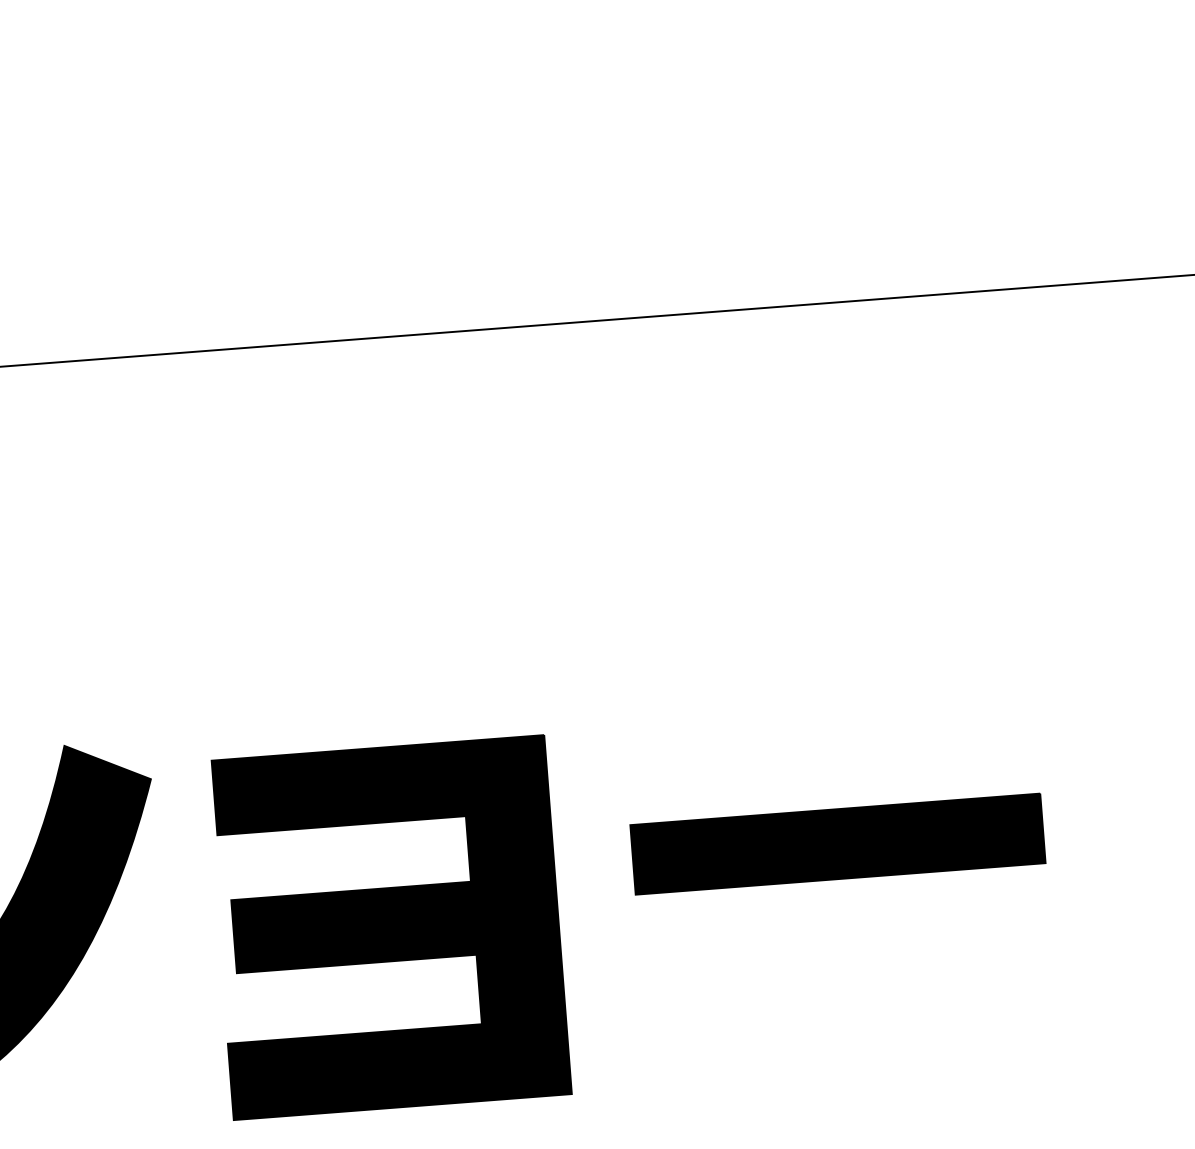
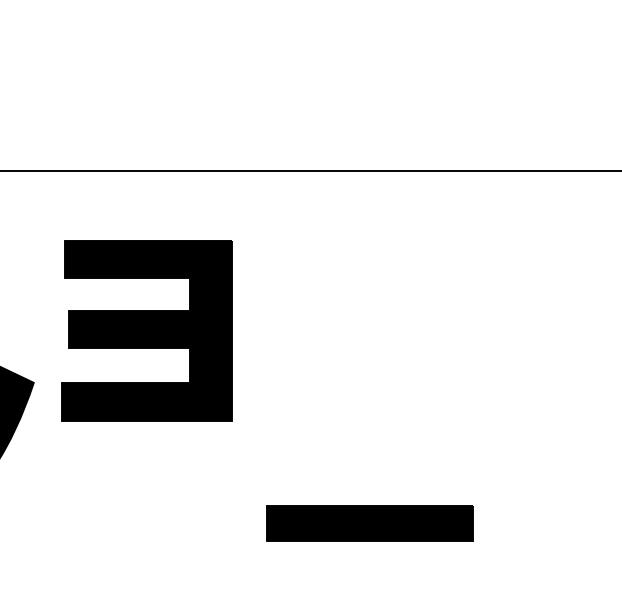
part: (836, 844) -> (369, 523), moved
part: (388, 926) -> (146, 330), moved

